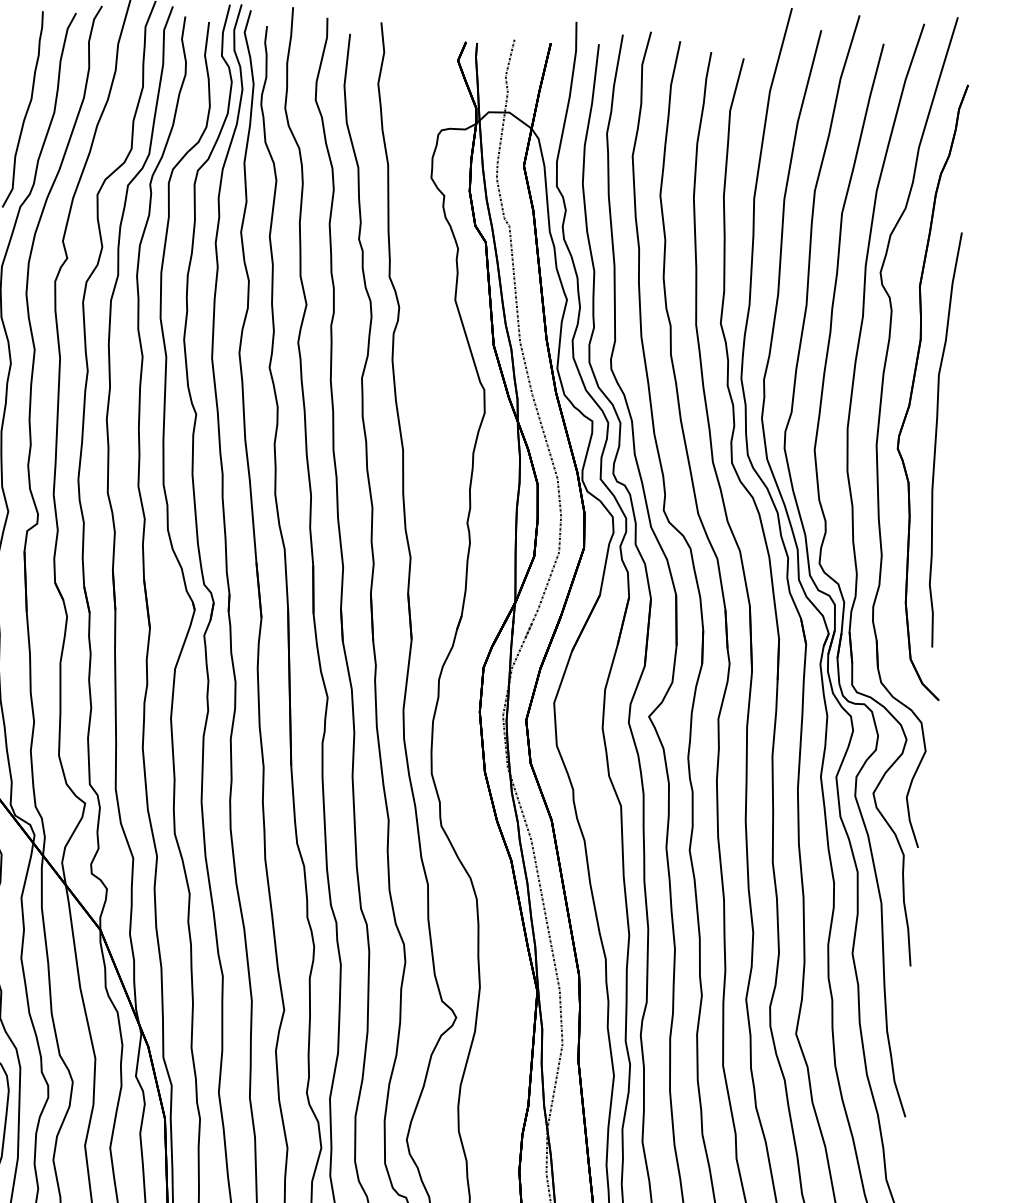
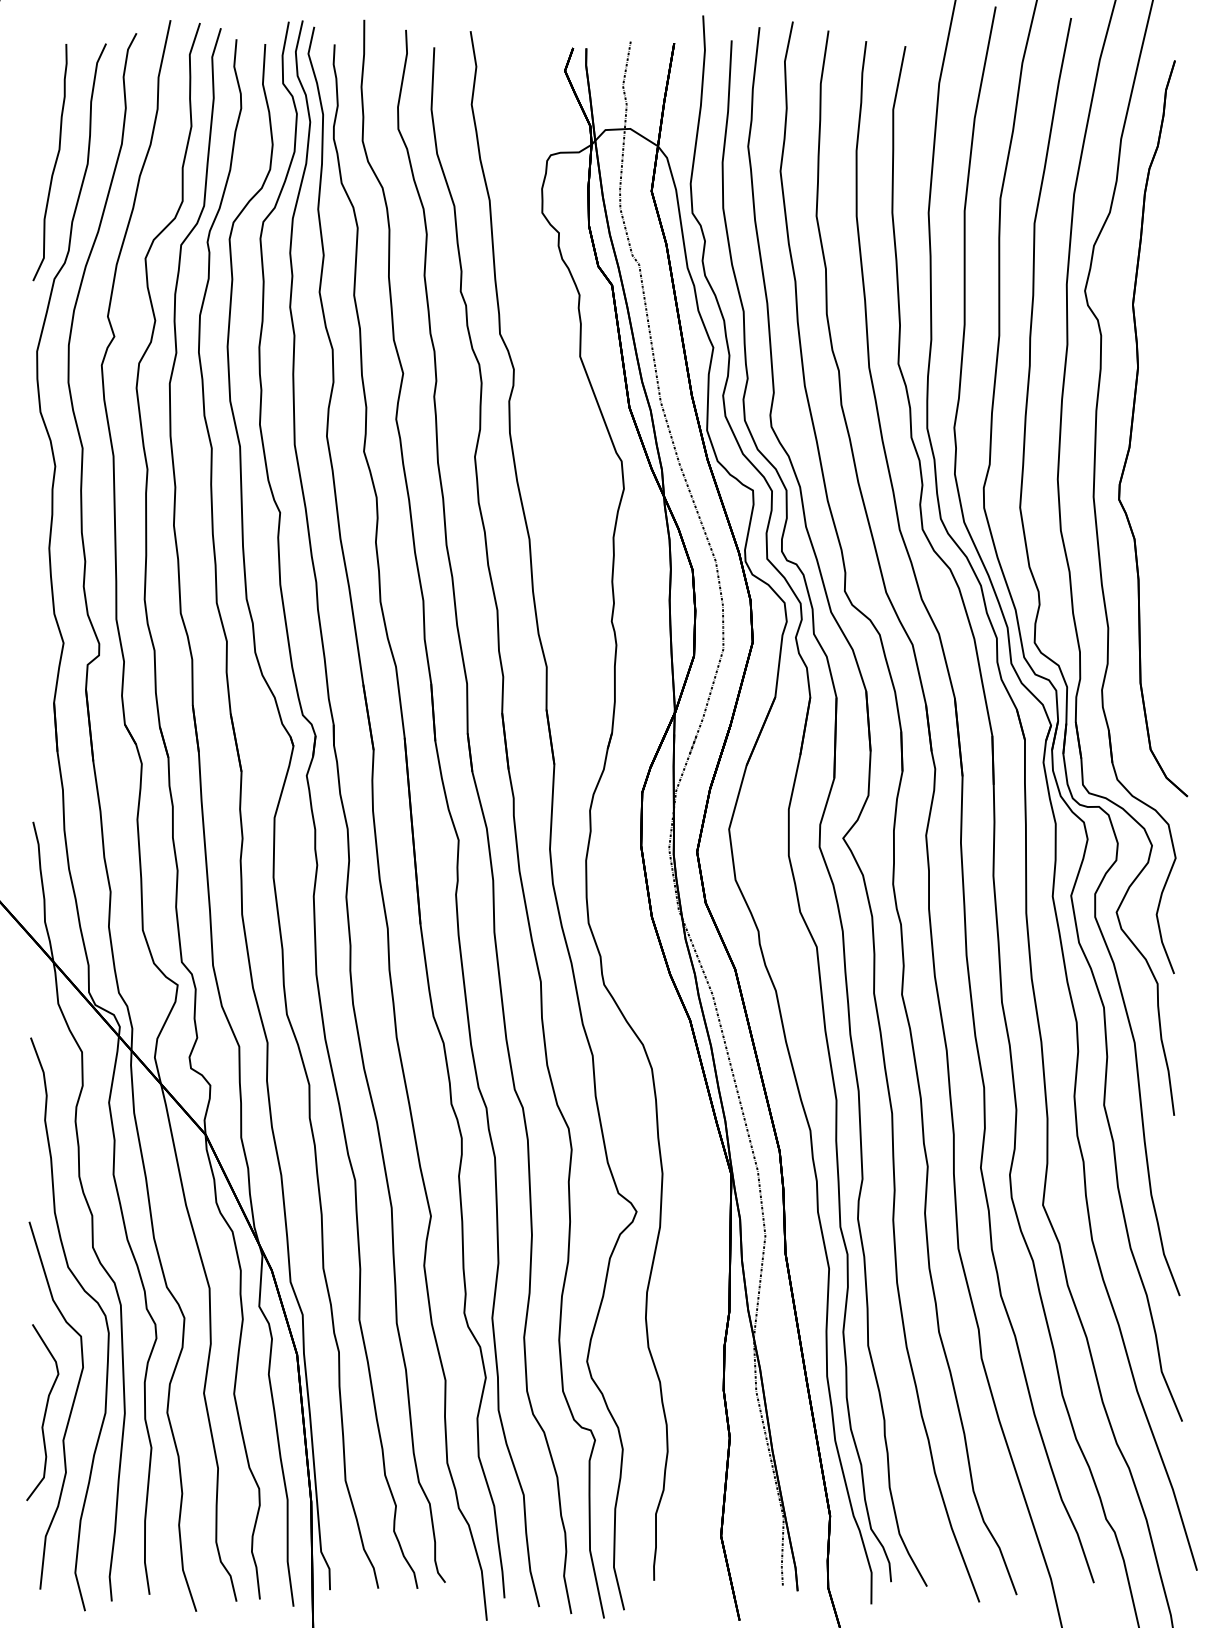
curve: (936, 438) -> (1164, 484), removed

